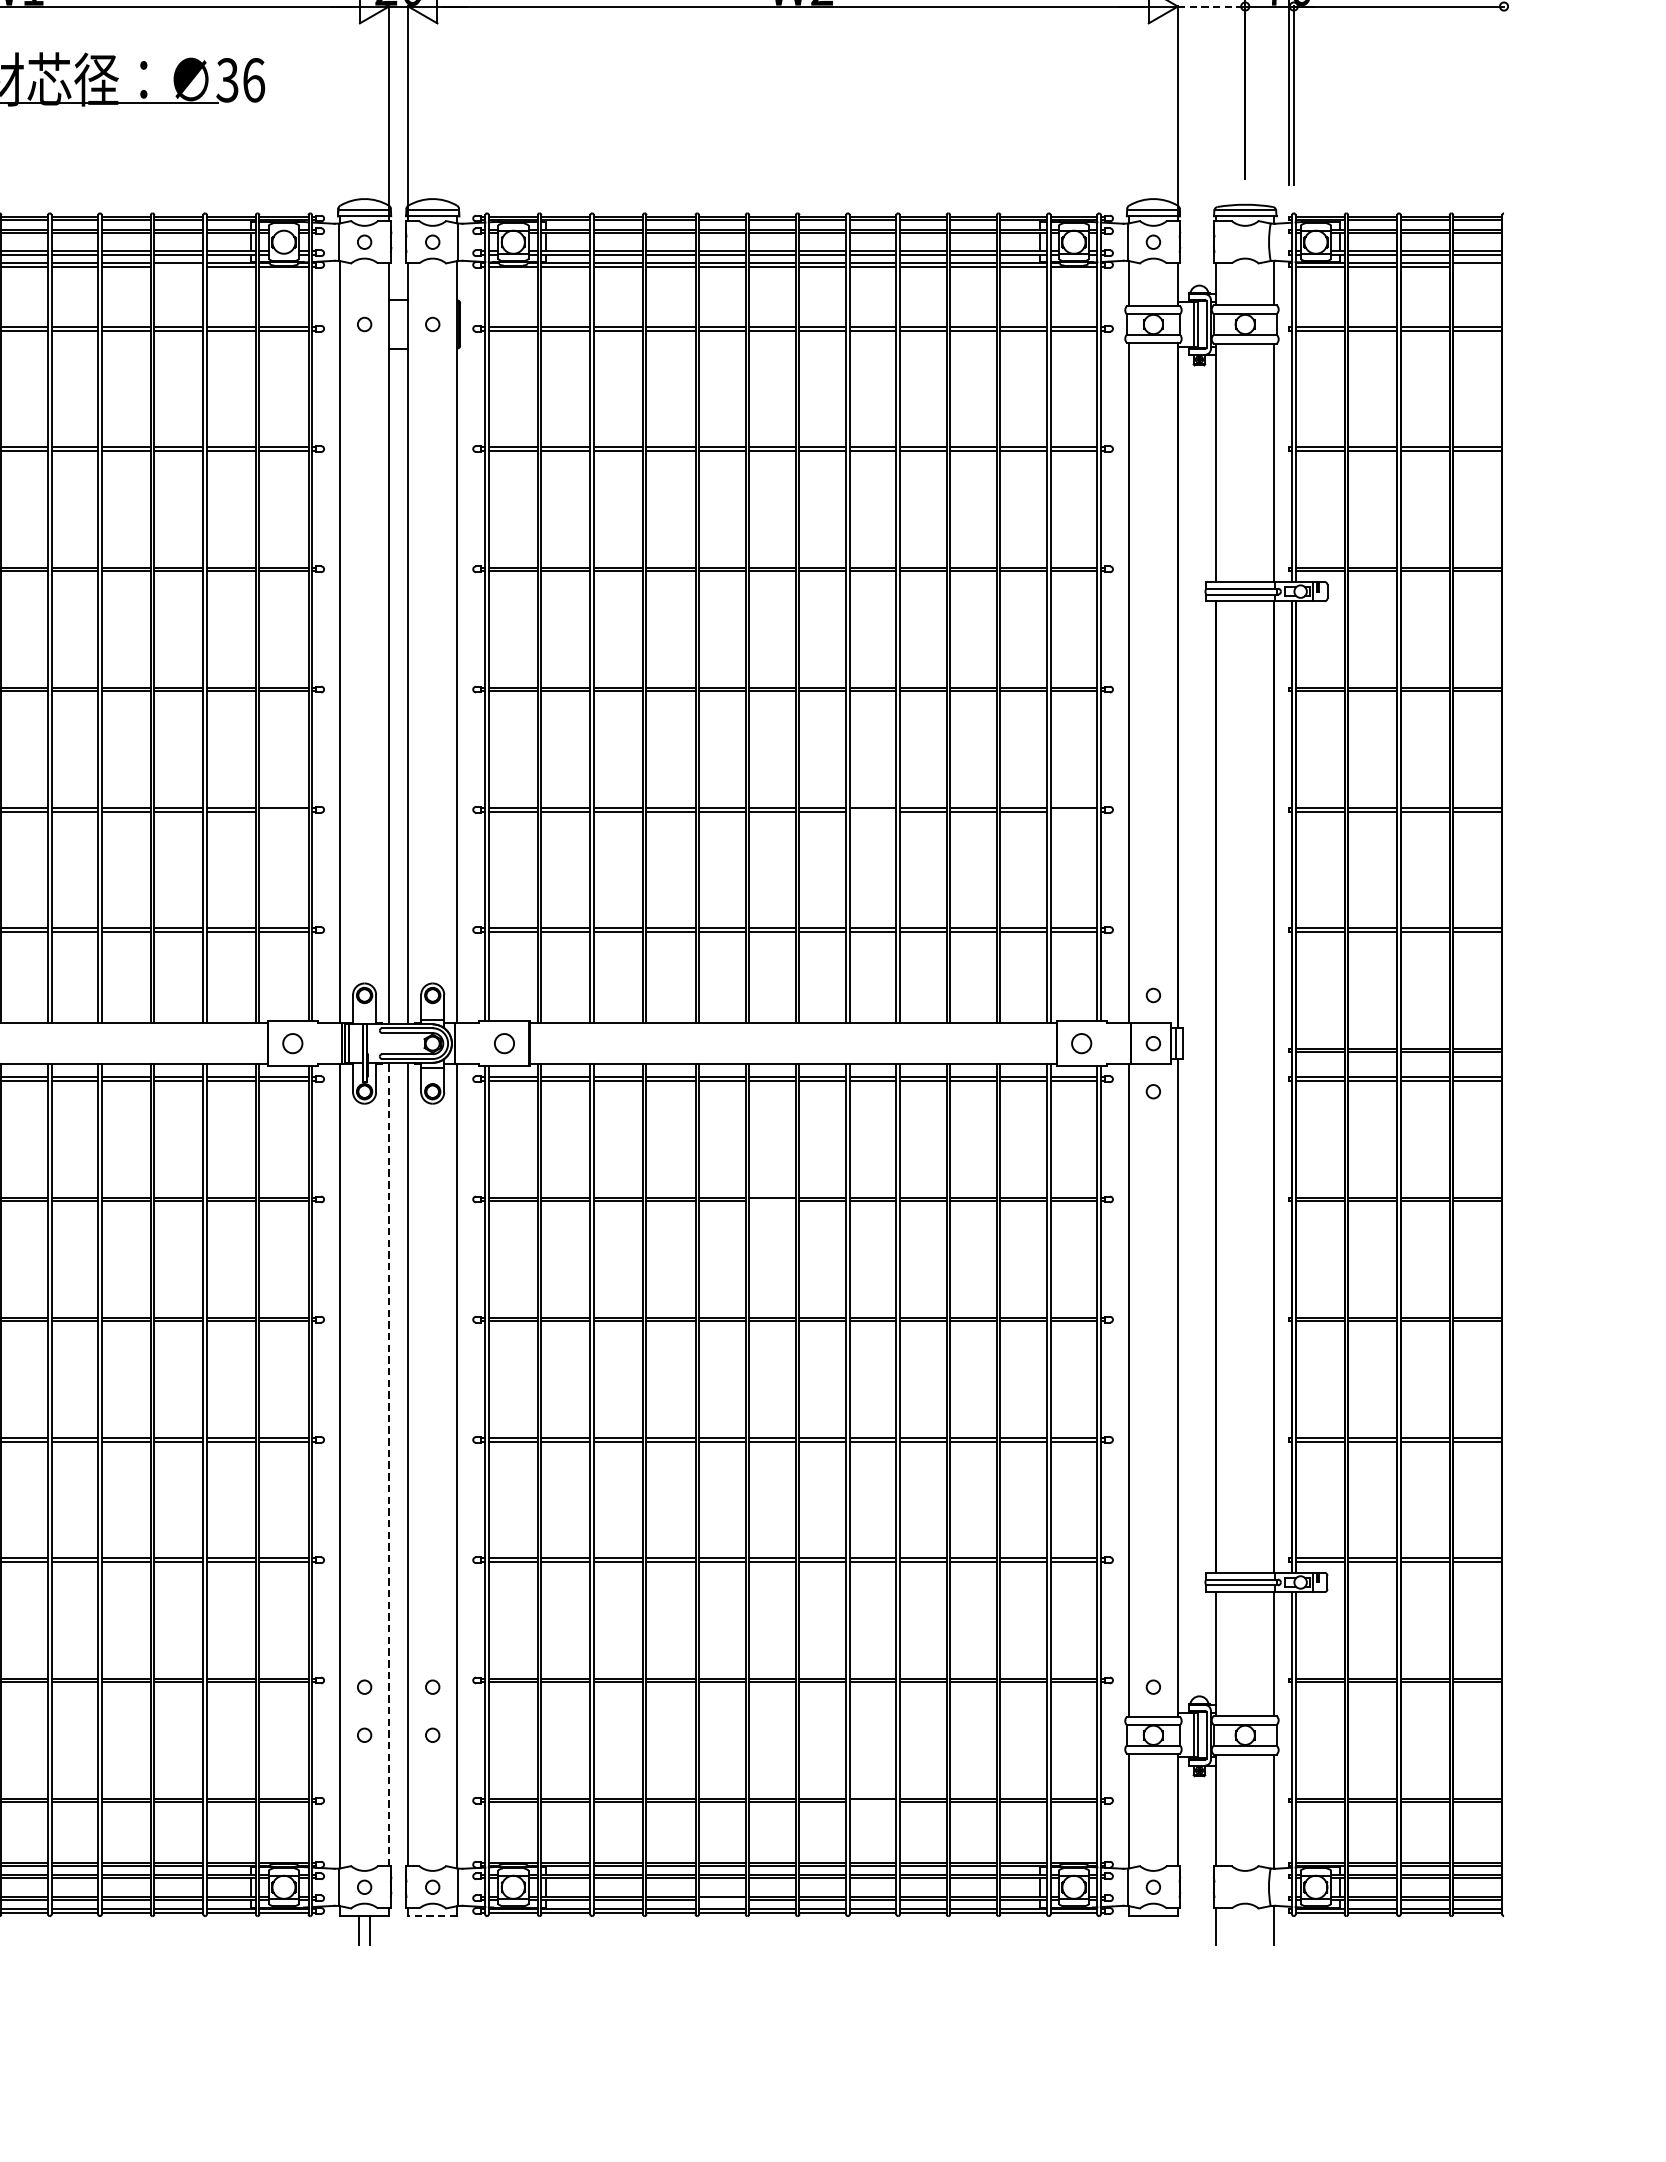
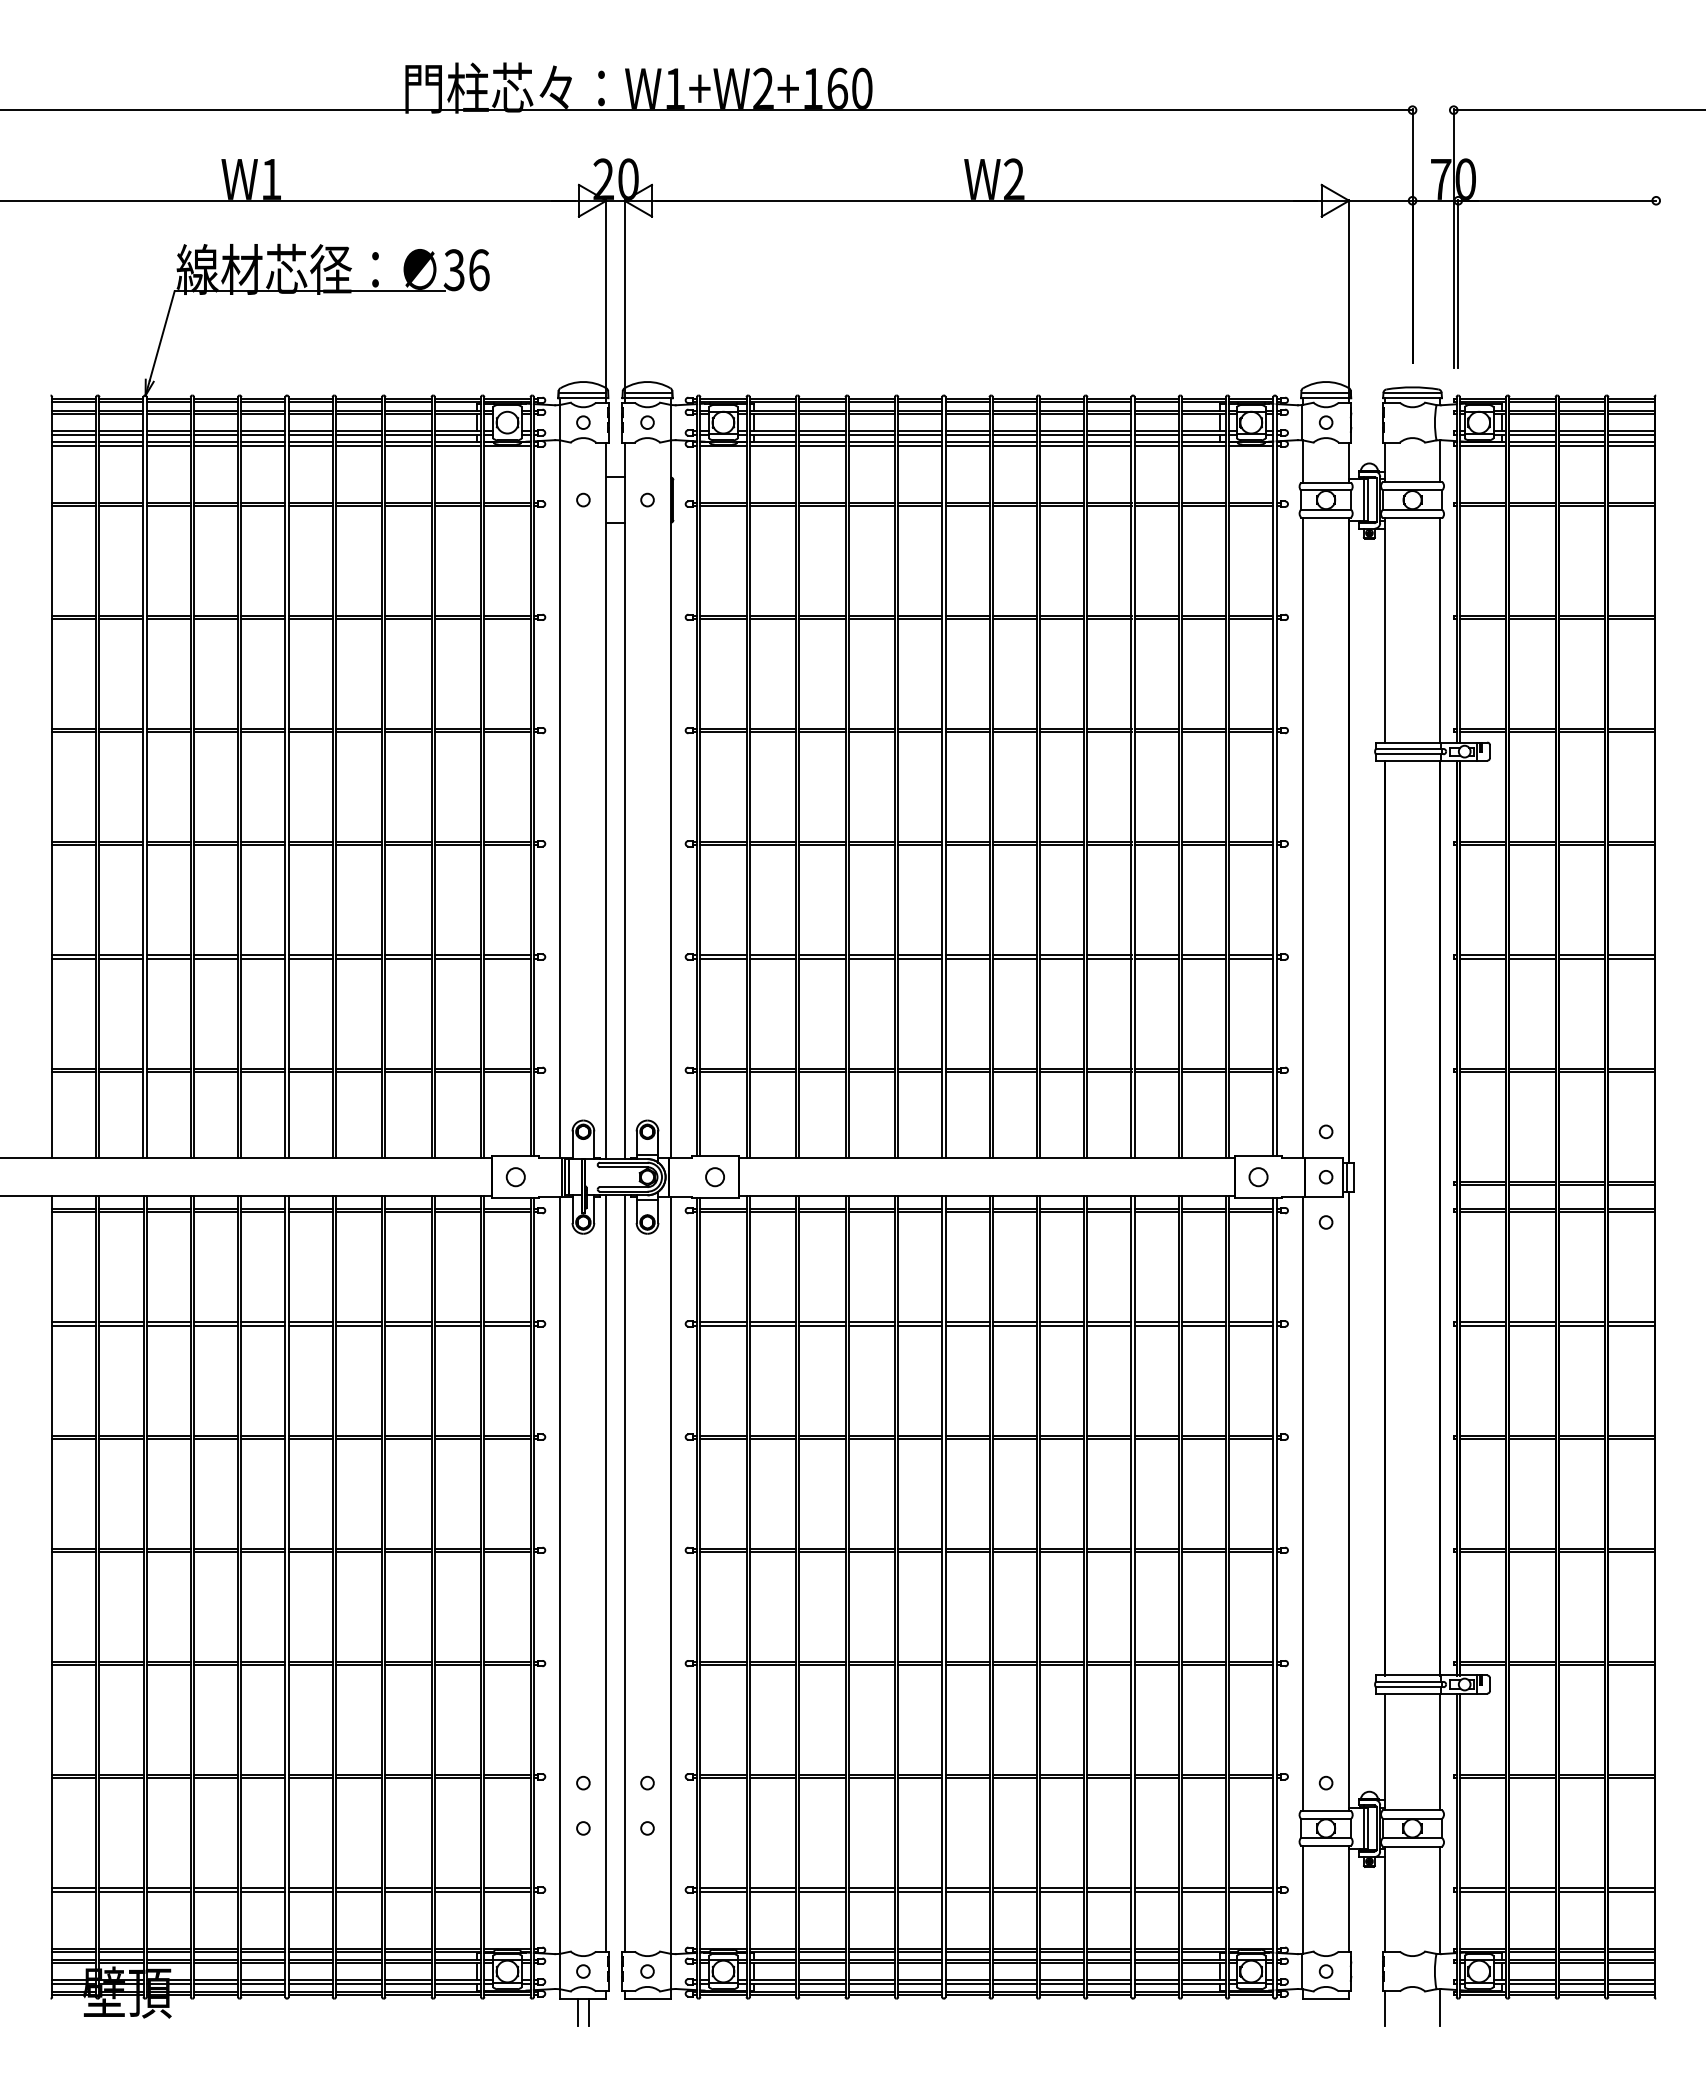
line: (1211, 6) -> (1380, 200), dashed -> solid
line: (178, 266) -> (408, 445), added
line: (1477, 266) -> (1631, 445), added
line: (283, 811) -> (507, 958), added
line: (873, 811) -> (1062, 958), added
line: (1074, 811) -> (1251, 958), added
line: (772, 1201) -> (967, 1325), added
line: (389, 1463) -> (606, 1572), dashed -> solid
line: (873, 1802) -> (1062, 1891), added
line: (722, 1900) -> (920, 1983), added
line: (432, 1915) -> (647, 1998), dashed -> solid

